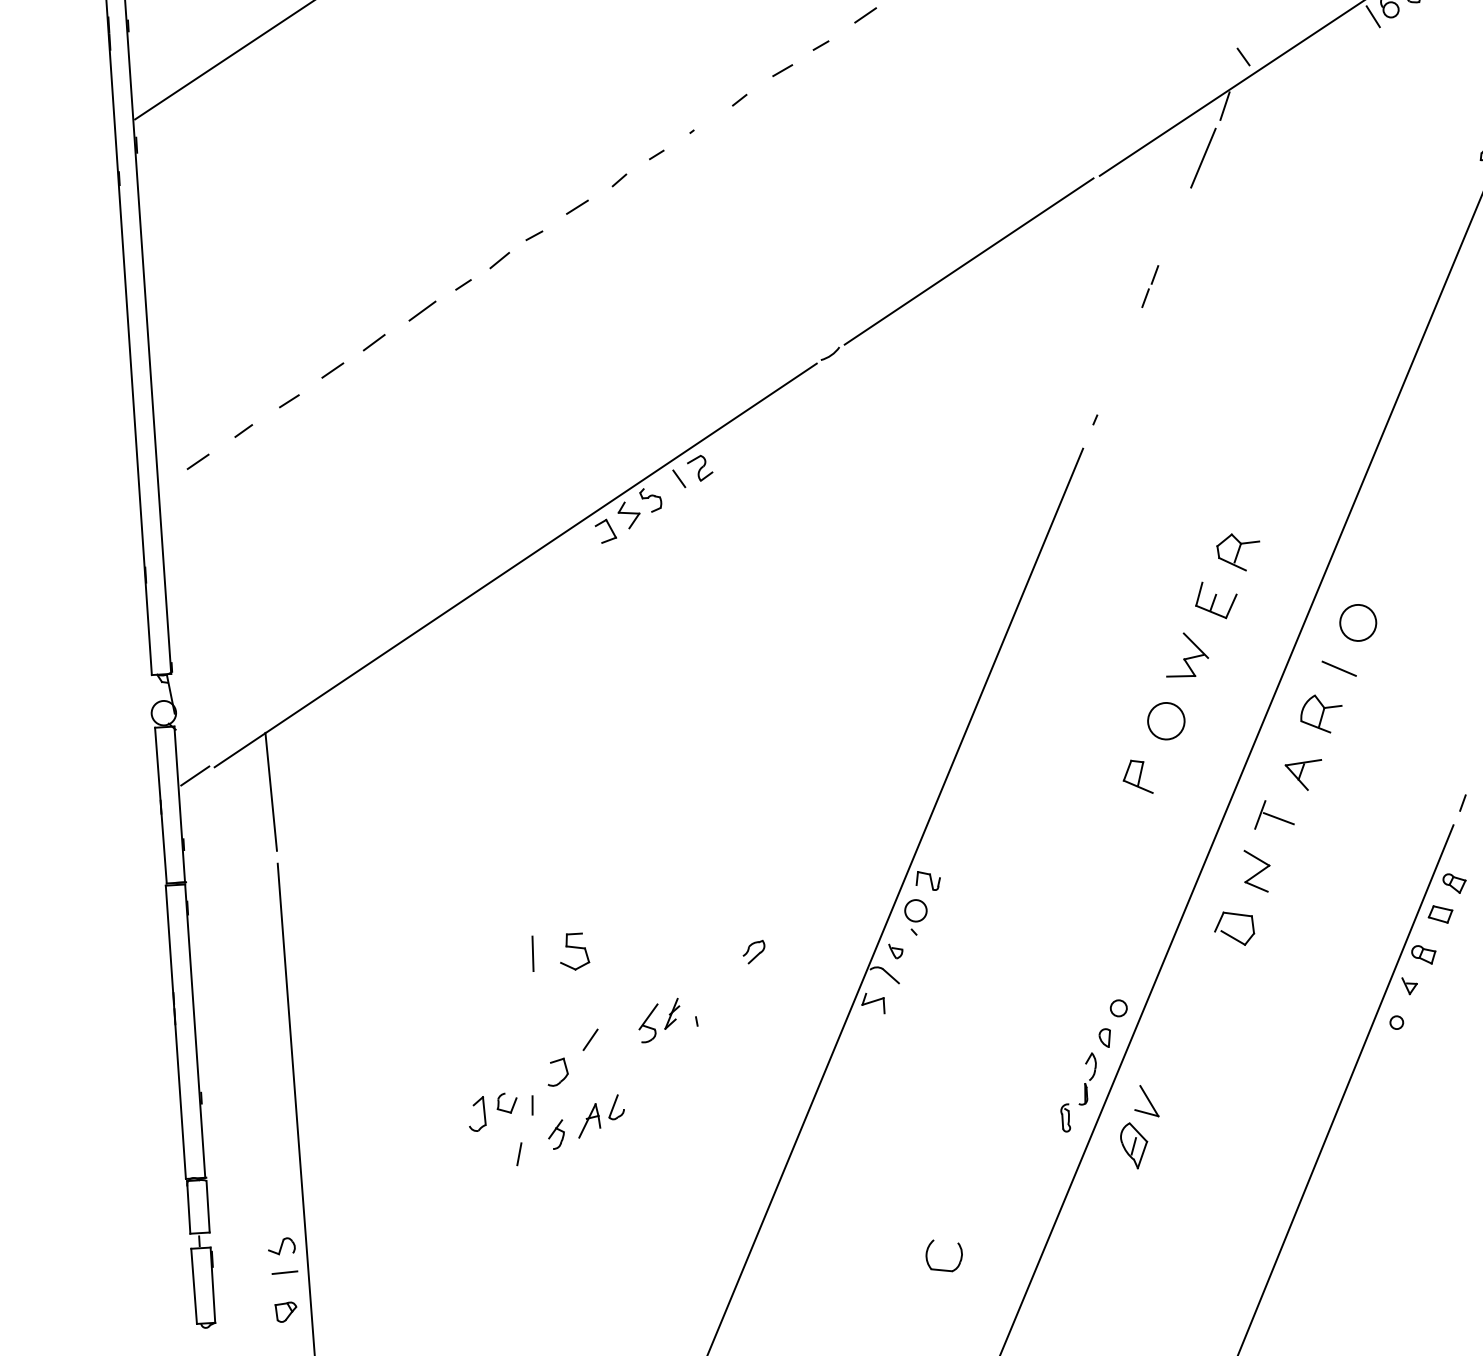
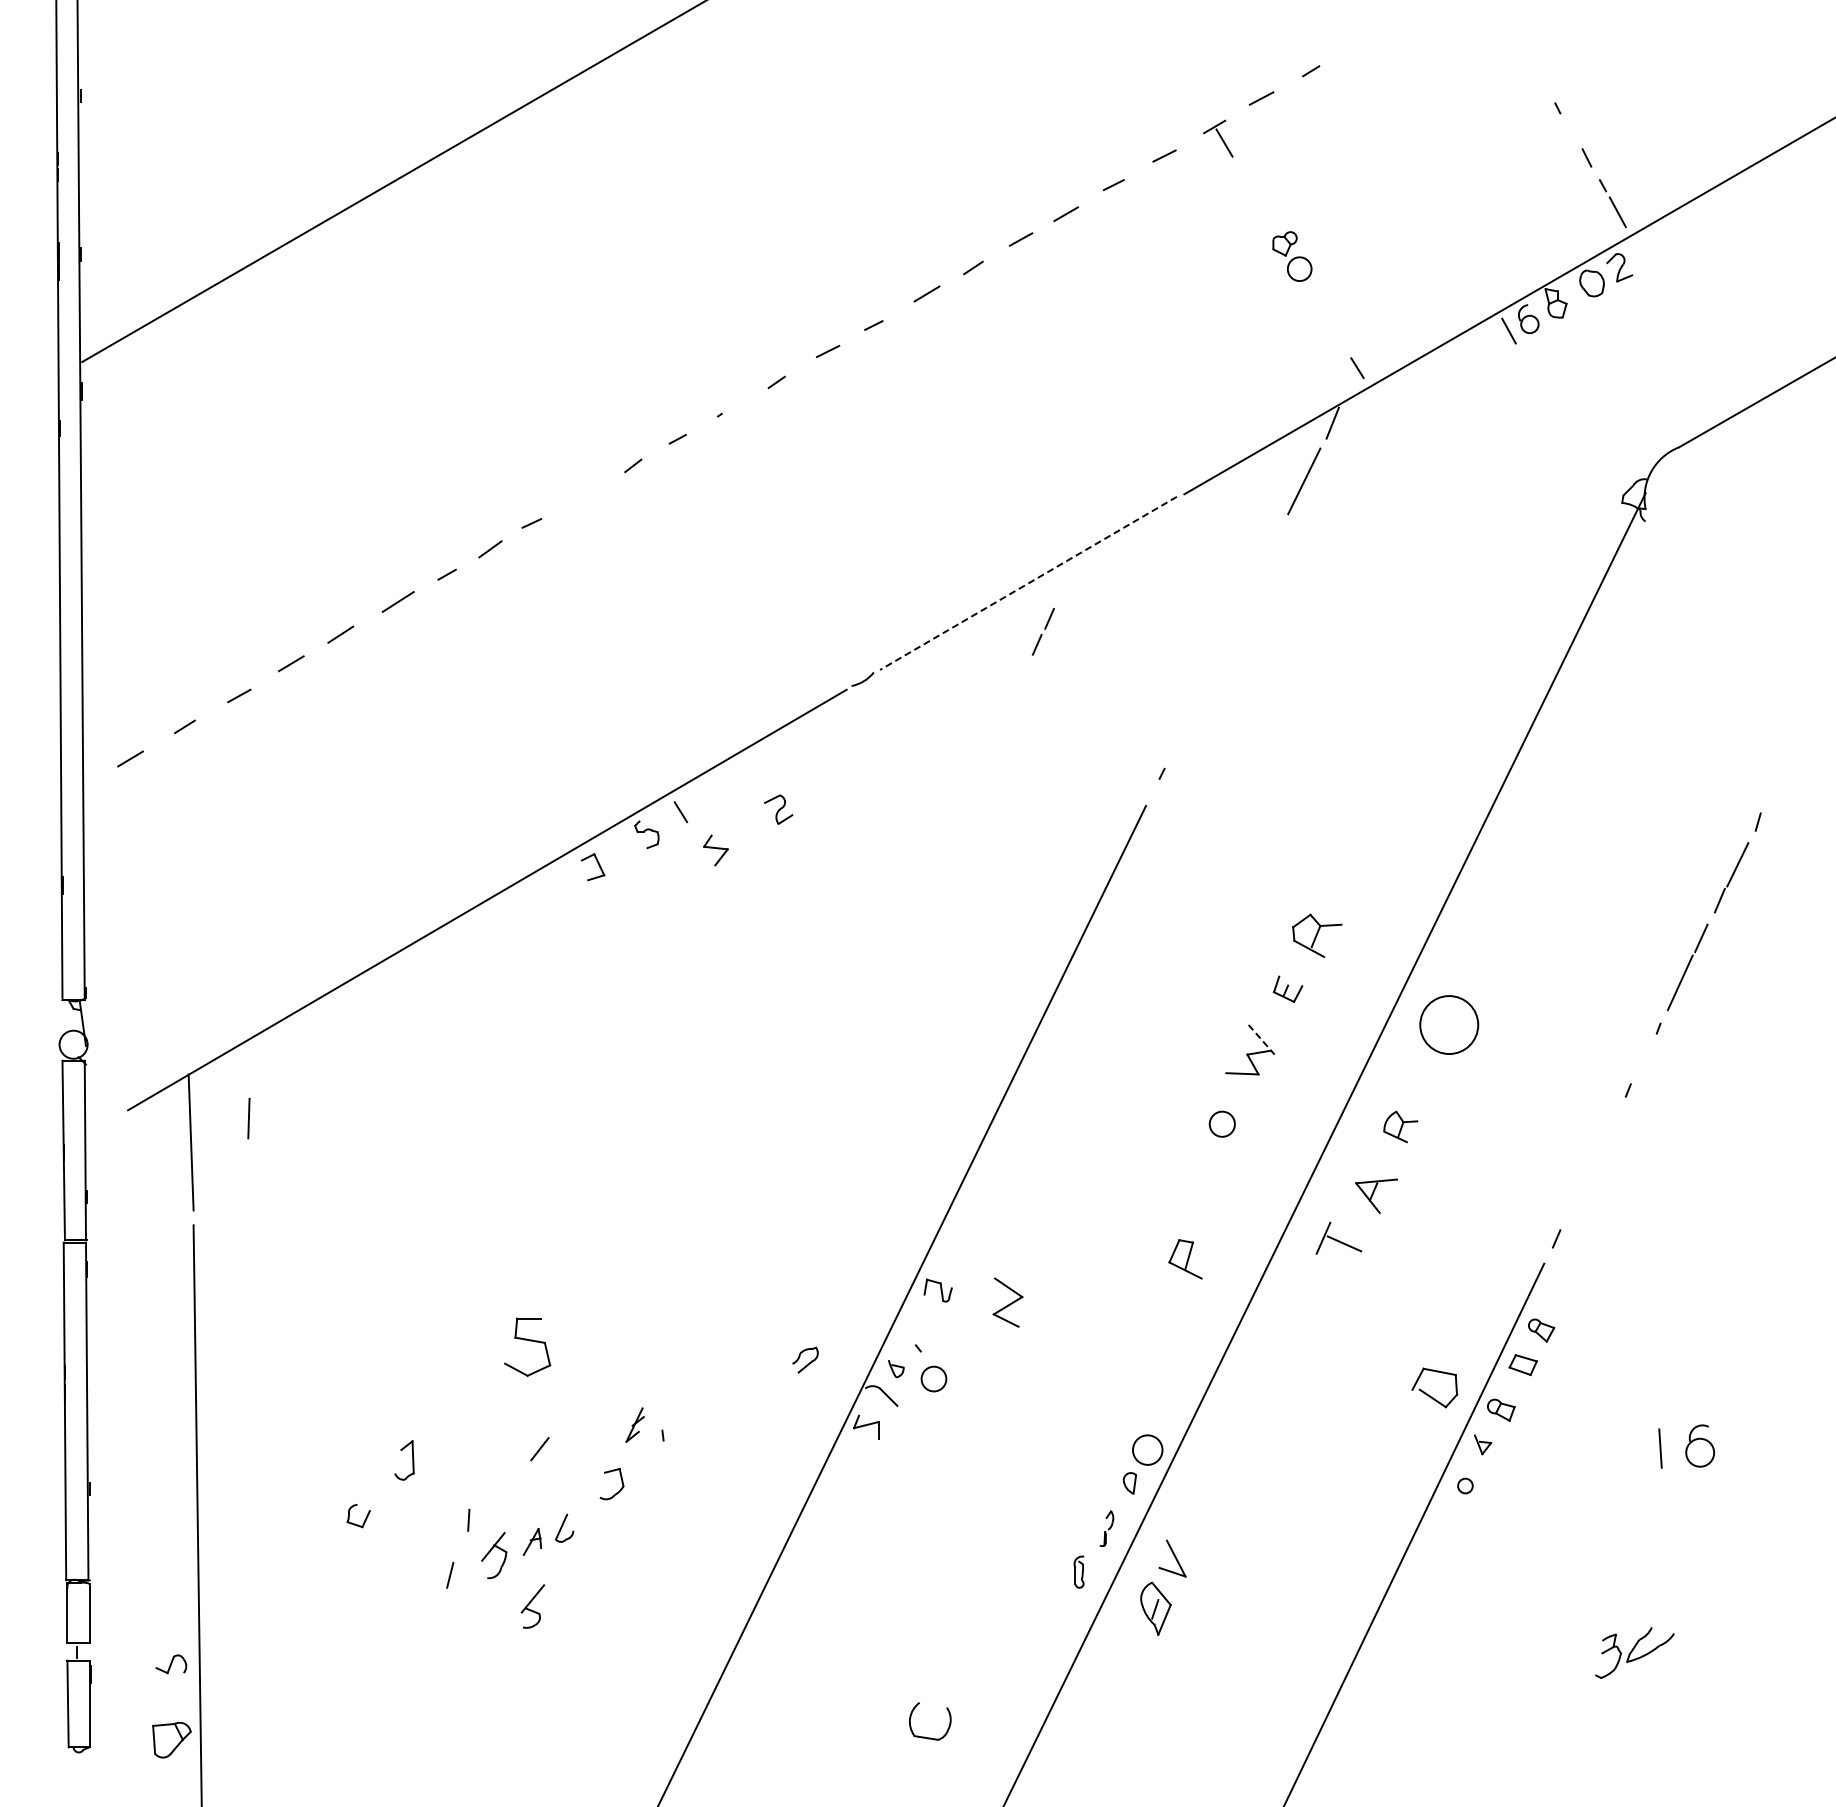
line: (576, 207) -> (582, 493), removed
line: (969, 261) -> (1028, 583), solid -> dashed
part: (1150, 286) -> (1043, 631), moved
part: (700, 468) -> (778, 809), moved
part: (628, 515) -> (715, 850), moved
part: (1215, 600) -> (1287, 989), size x0.6
circle: (1357, 622) -> (1448, 1024), size x1.4
line: (1195, 645) -> (1261, 1039), solid -> dashed
line: (1338, 669) -> (1423, 1076), removed
part: (1321, 713) -> (1400, 1126), size x0.7
circle: (1166, 721) -> (1222, 1124), size x0.6
line: (194, 775) -> (104, 1118), removed
part: (1137, 777) -> (1185, 1259), moved
part: (1256, 871) -> (1007, 1302), moved
circle: (915, 910) -> (933, 1378), moved
part: (1231, 935) -> (1430, 1395), moved
part: (574, 951) -> (527, 1346), size x1.4
part: (754, 951) -> (805, 1359), moved
line: (532, 953) -> (248, 1118), moved
circle: (1118, 1007) -> (1147, 1449), size x1.6
part: (648, 1023) -> (532, 1606), moved
part: (1087, 1078) -> (1106, 1528), size x0.6
part: (562, 1079) -> (616, 1492), moved
part: (513, 1104) -> (365, 1517), moved
part: (483, 1113) -> (412, 1460), moved
part: (589, 1120) -> (532, 1541), size x0.7
part: (555, 1134) -> (493, 1555), size x1.4
line: (284, 1272) -> (172, 1694), removed
part: (285, 1311) -> (171, 1739), size x1.6

